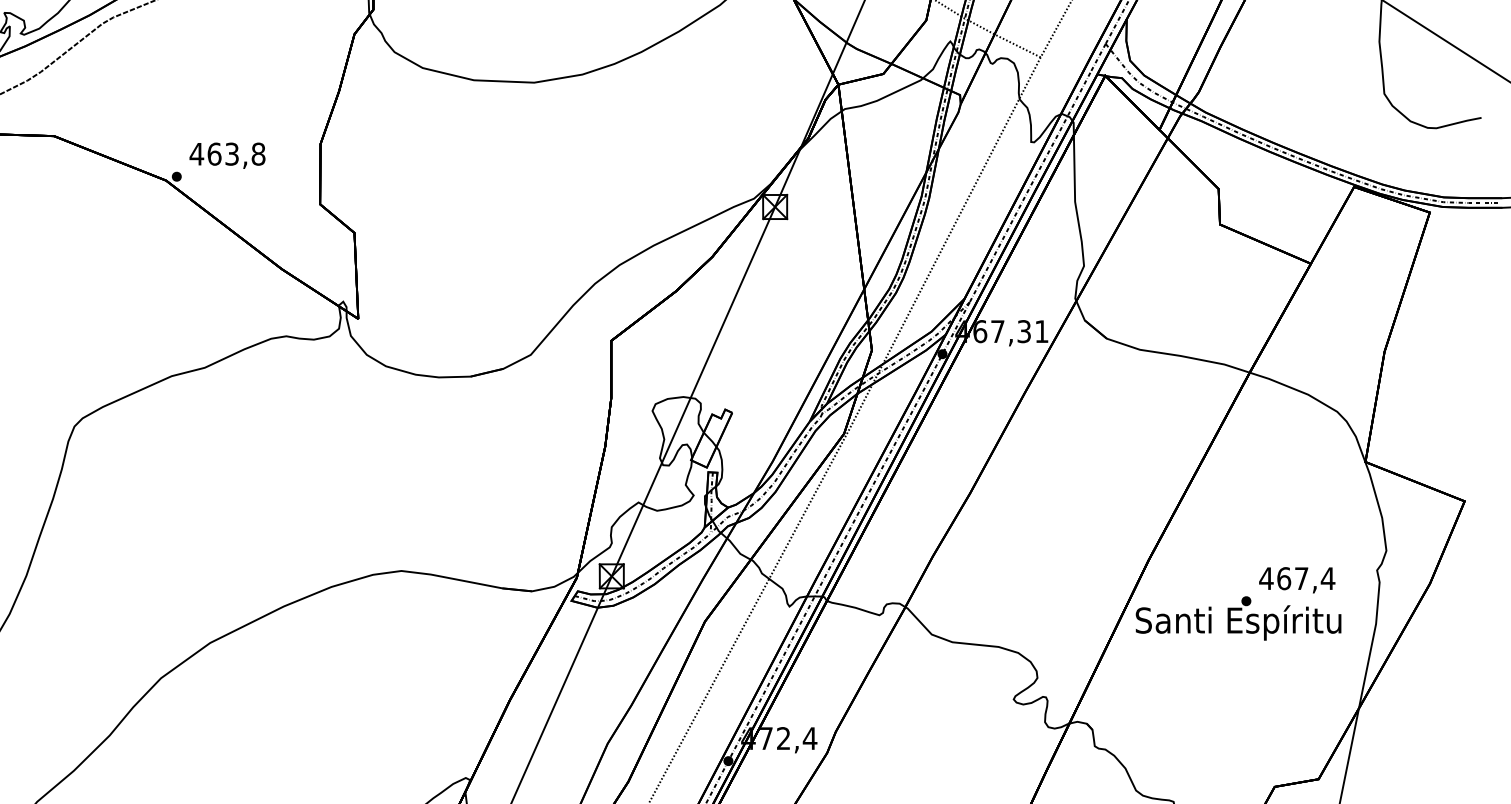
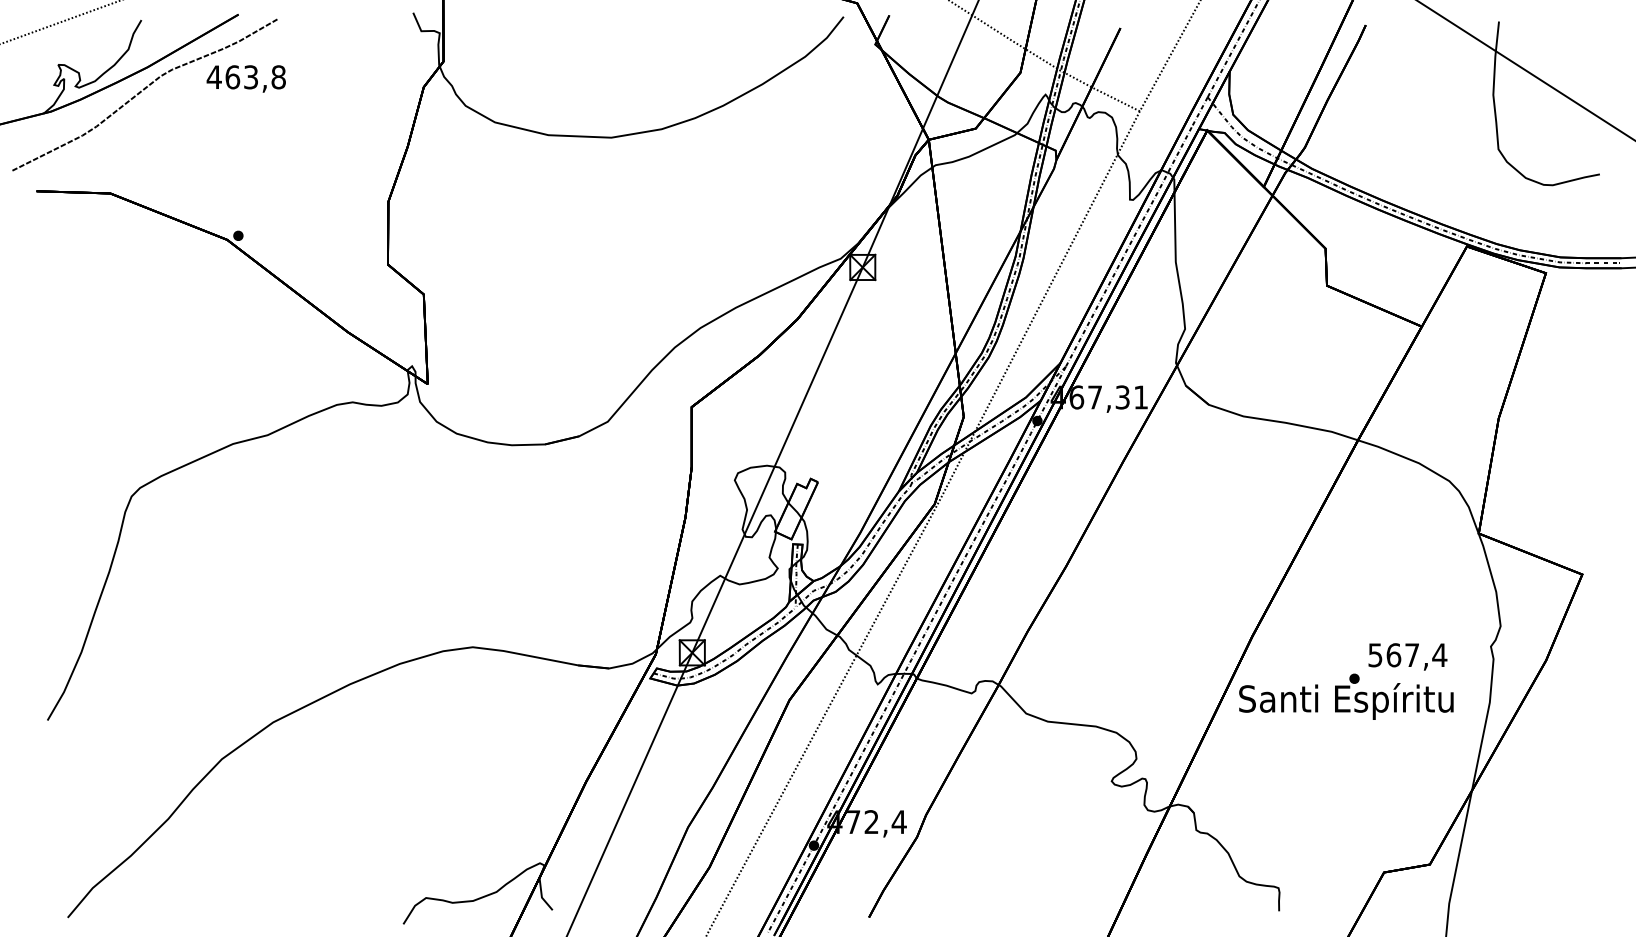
text: (226, 155) -> (245, 78), moved
text: (1266, 578) -> (1375, 655), 467,4 -> 567,4

